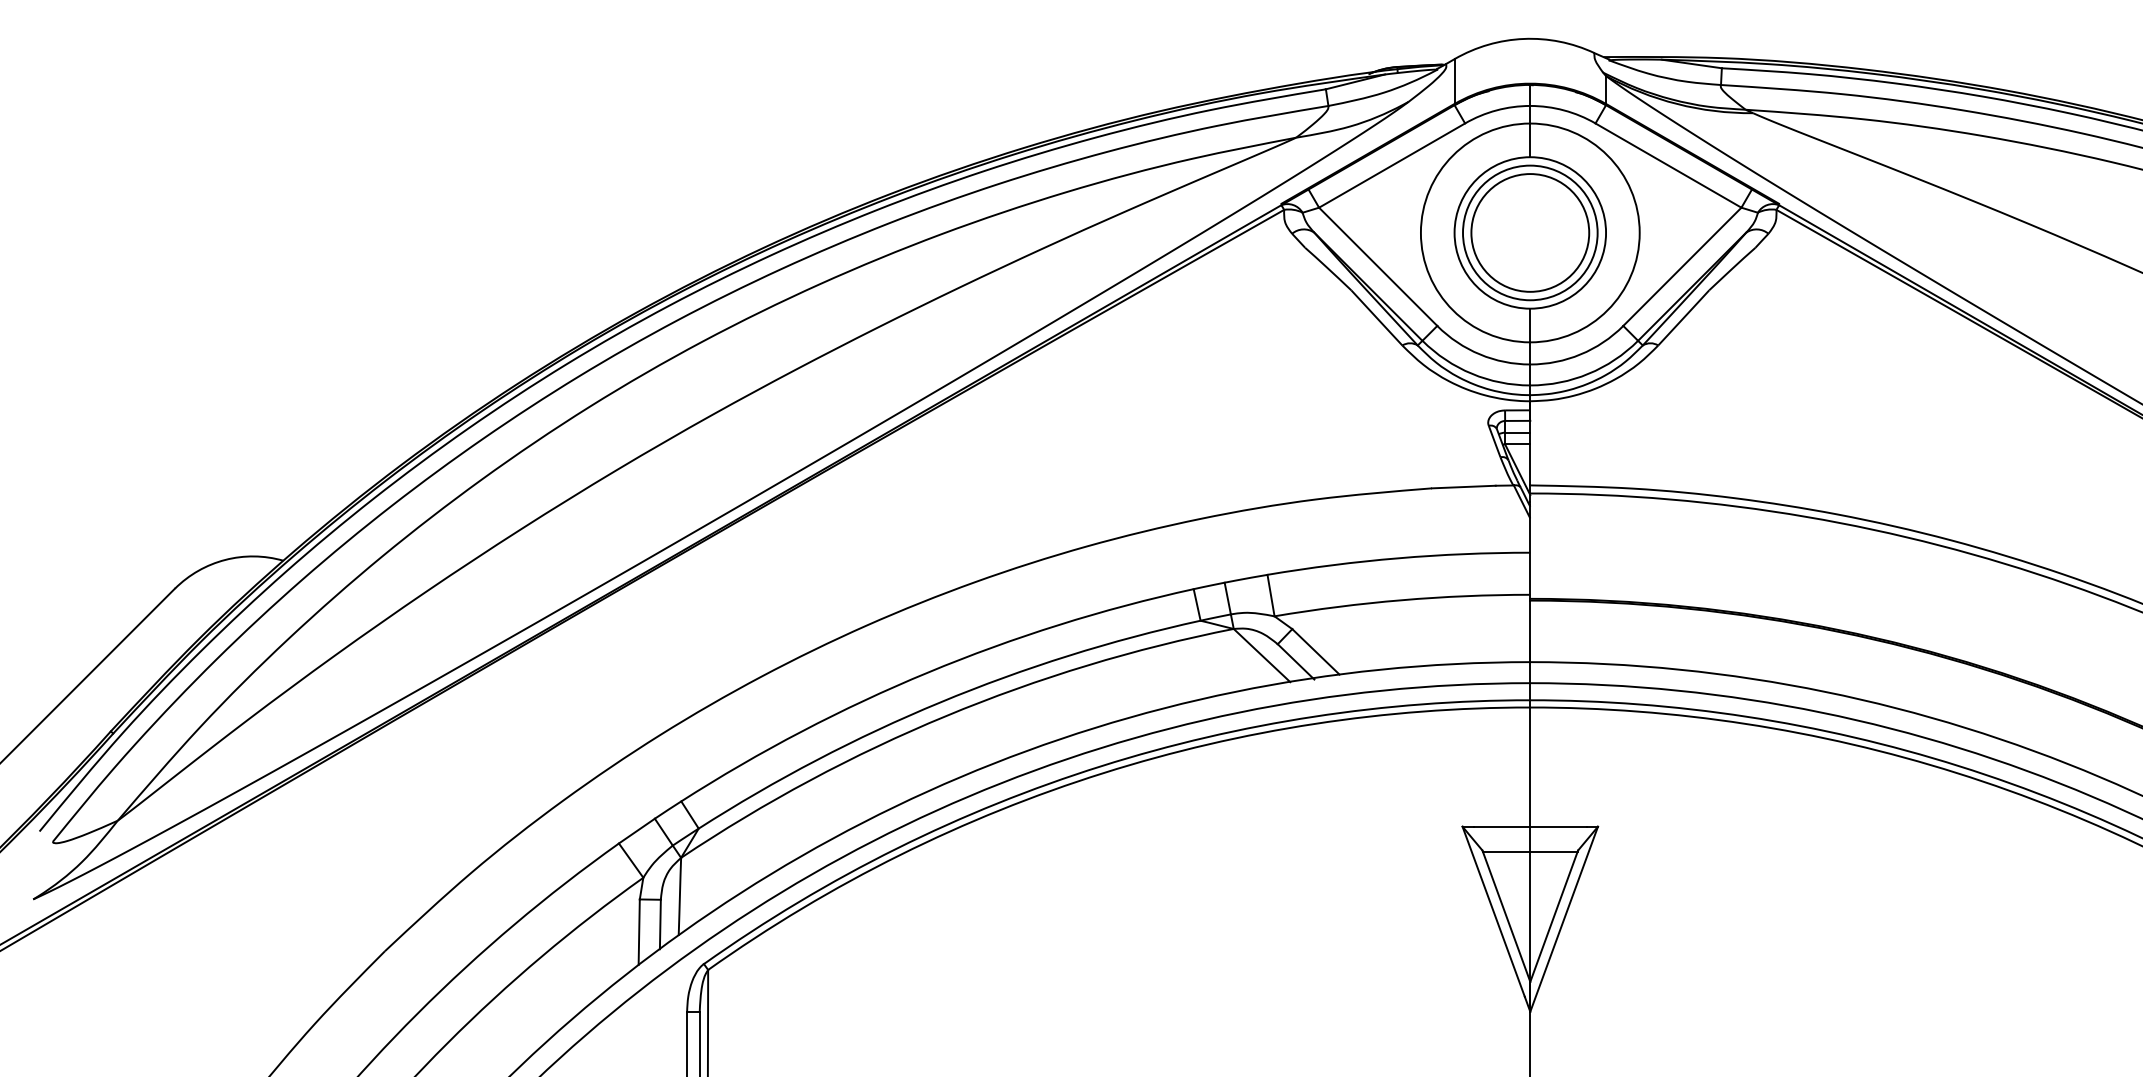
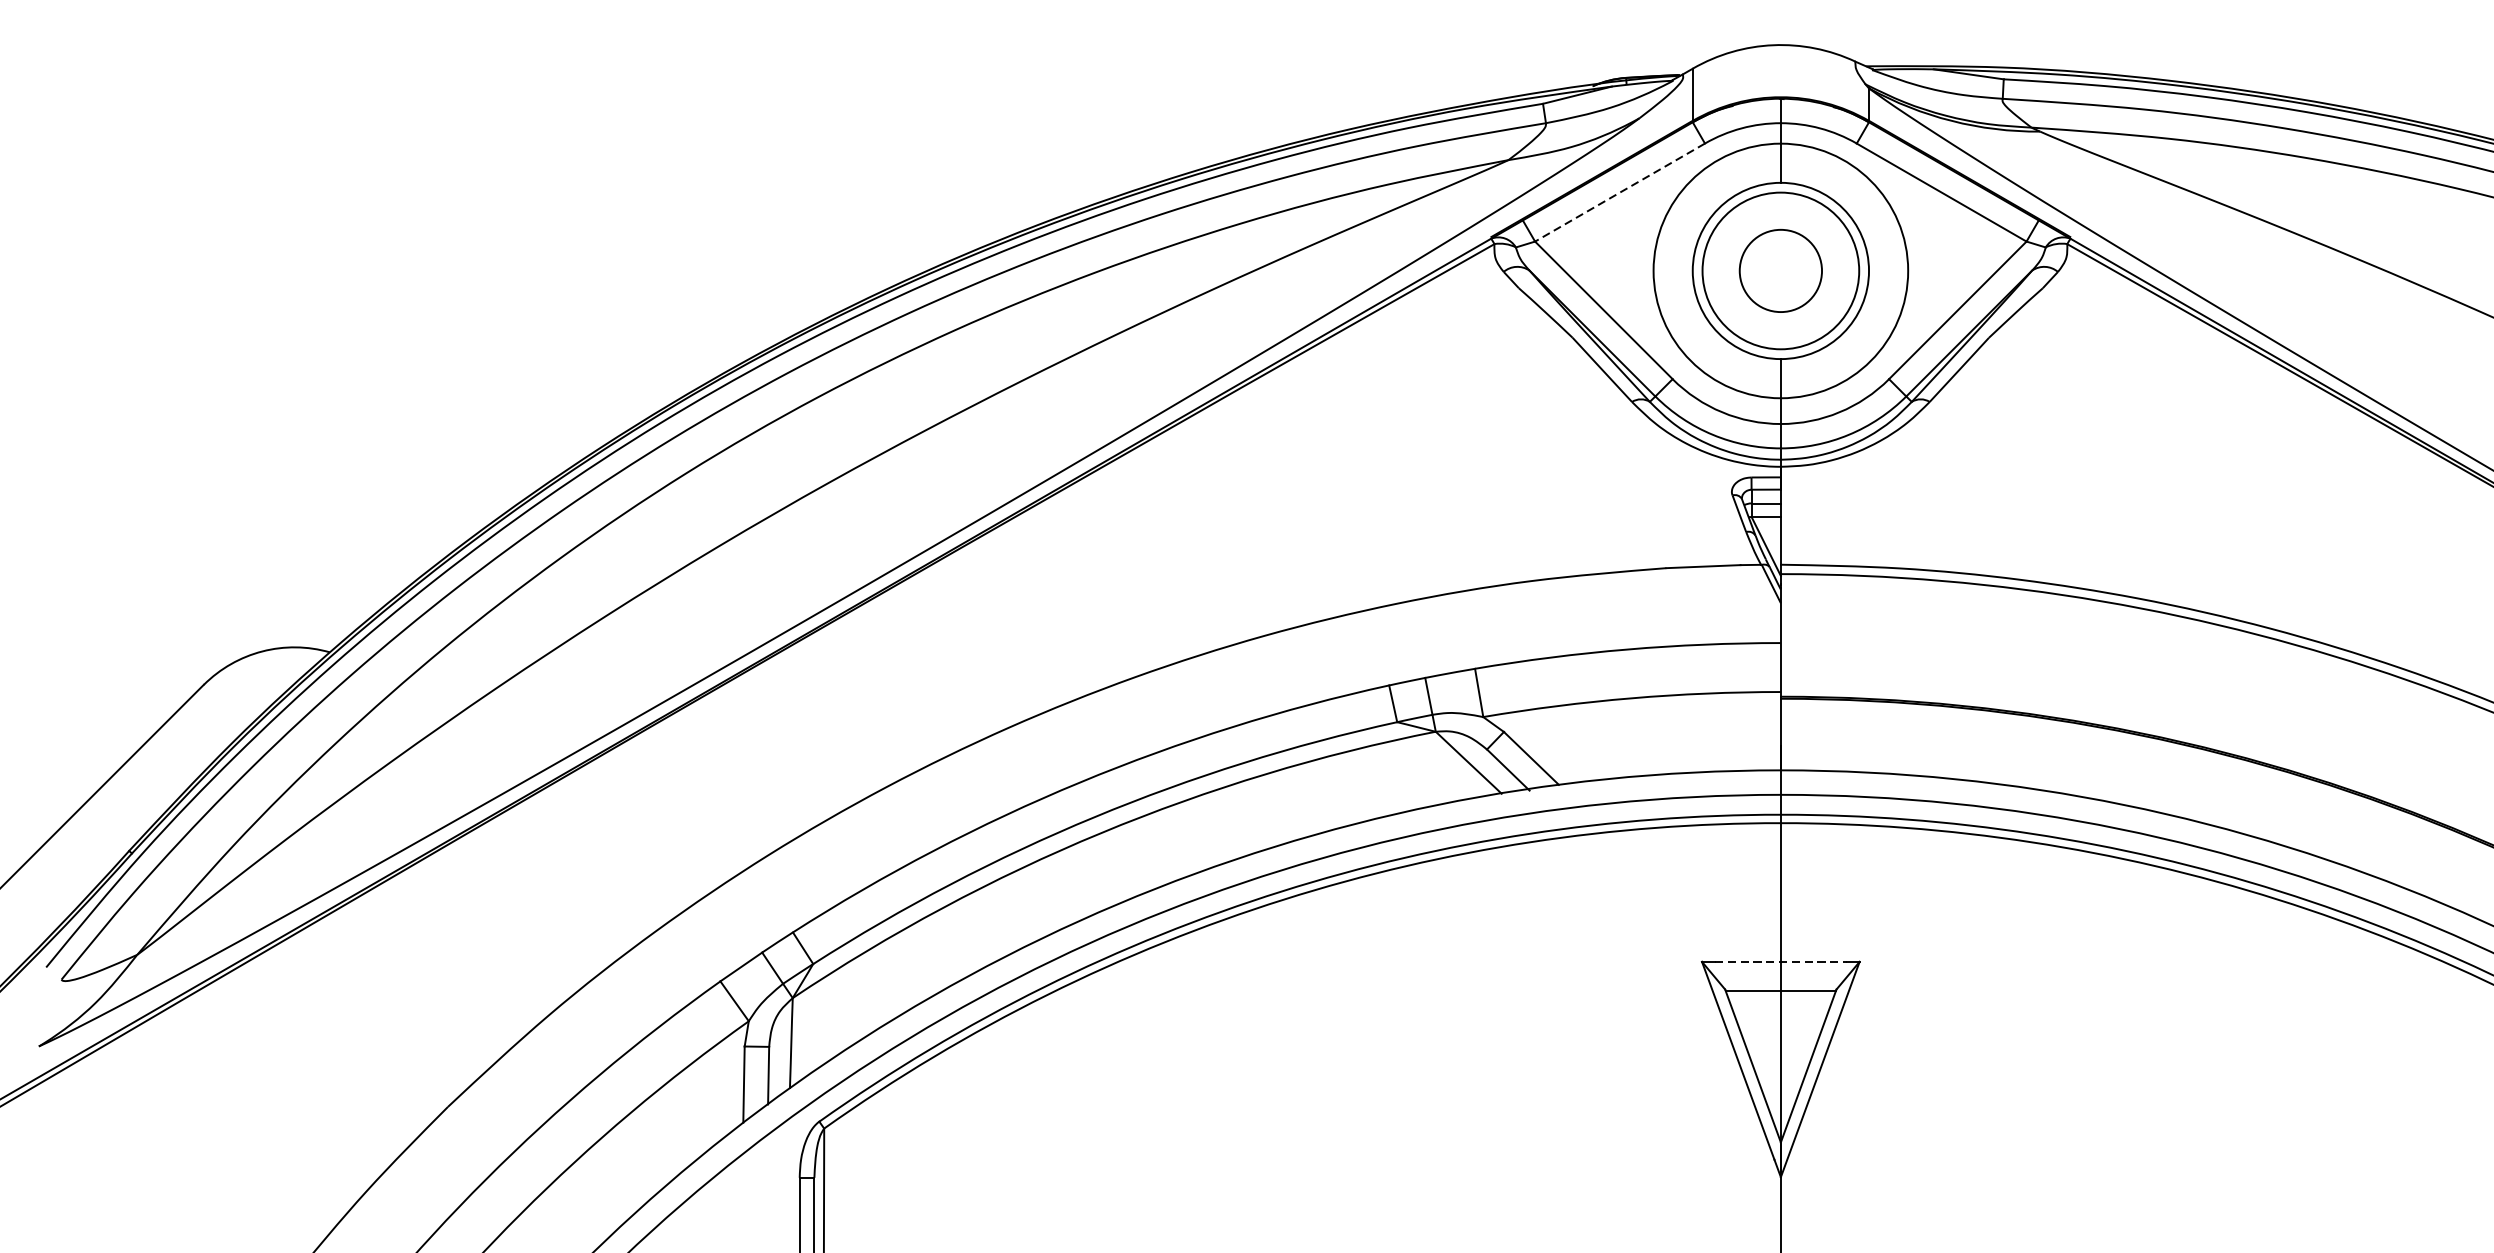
line: (1391, 165) -> (1619, 192), solid -> dashed
circle: (1530, 232) -> (1781, 270), size x0.6
line: (1530, 826) -> (1781, 961), solid -> dashed

